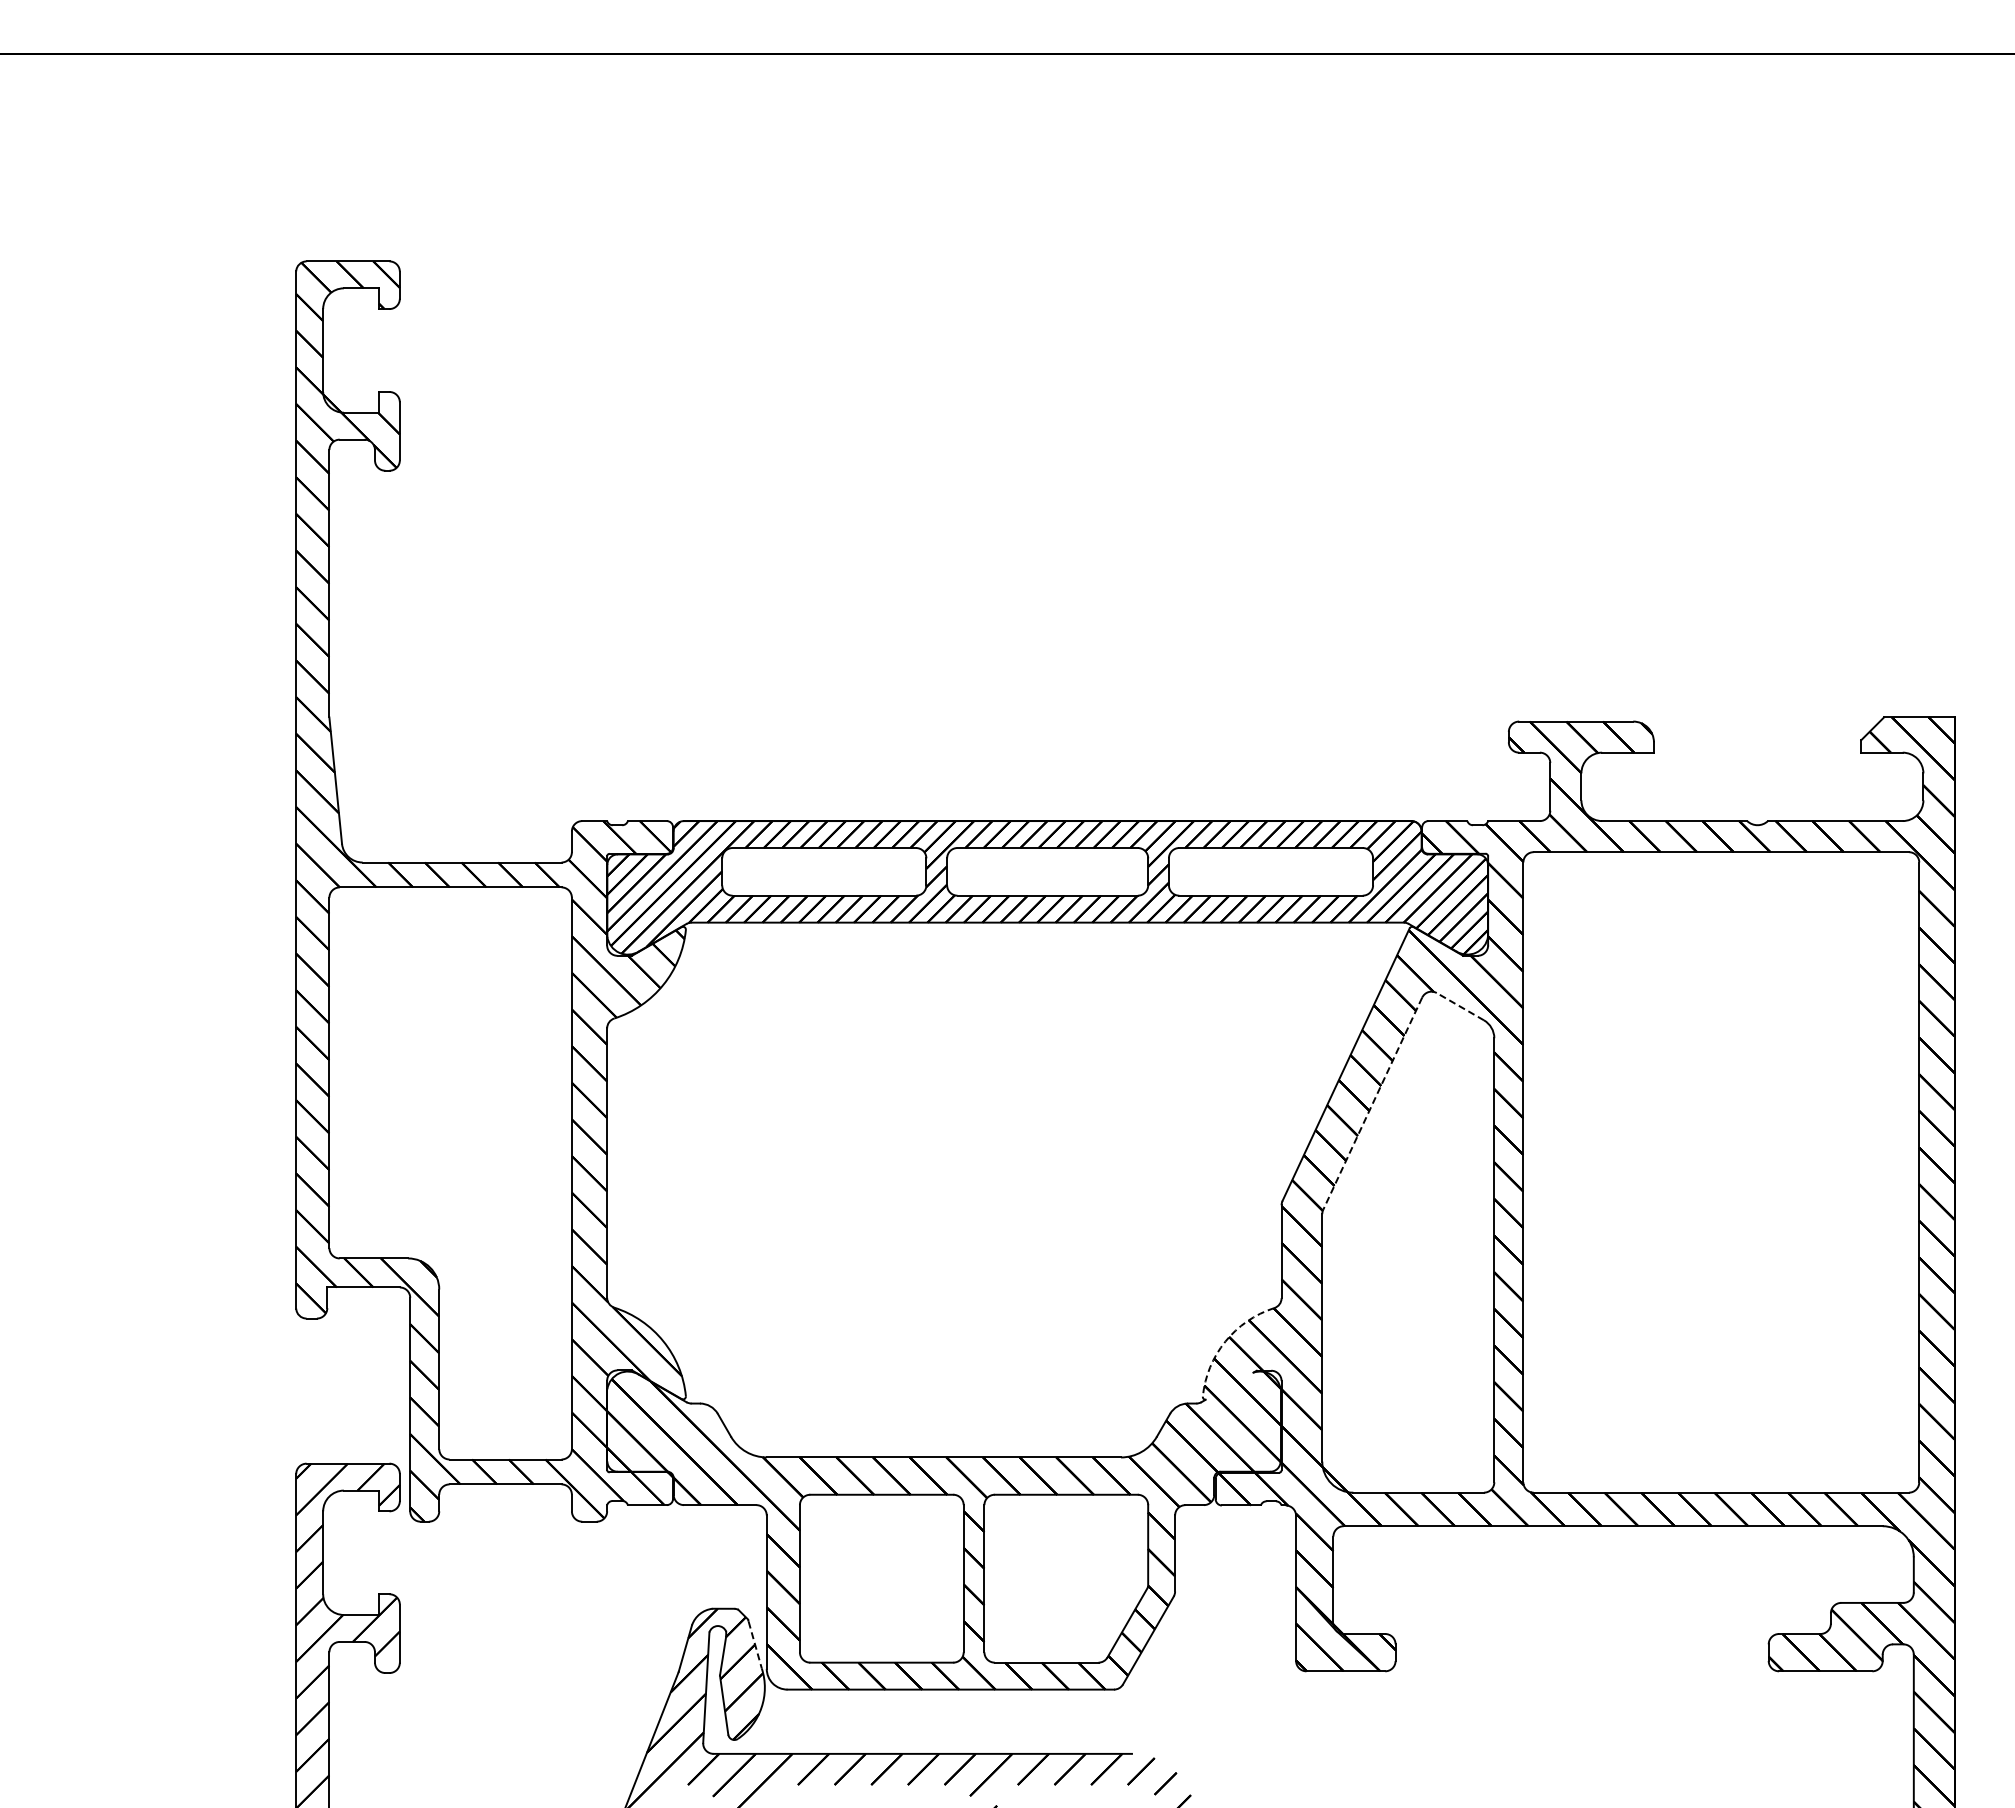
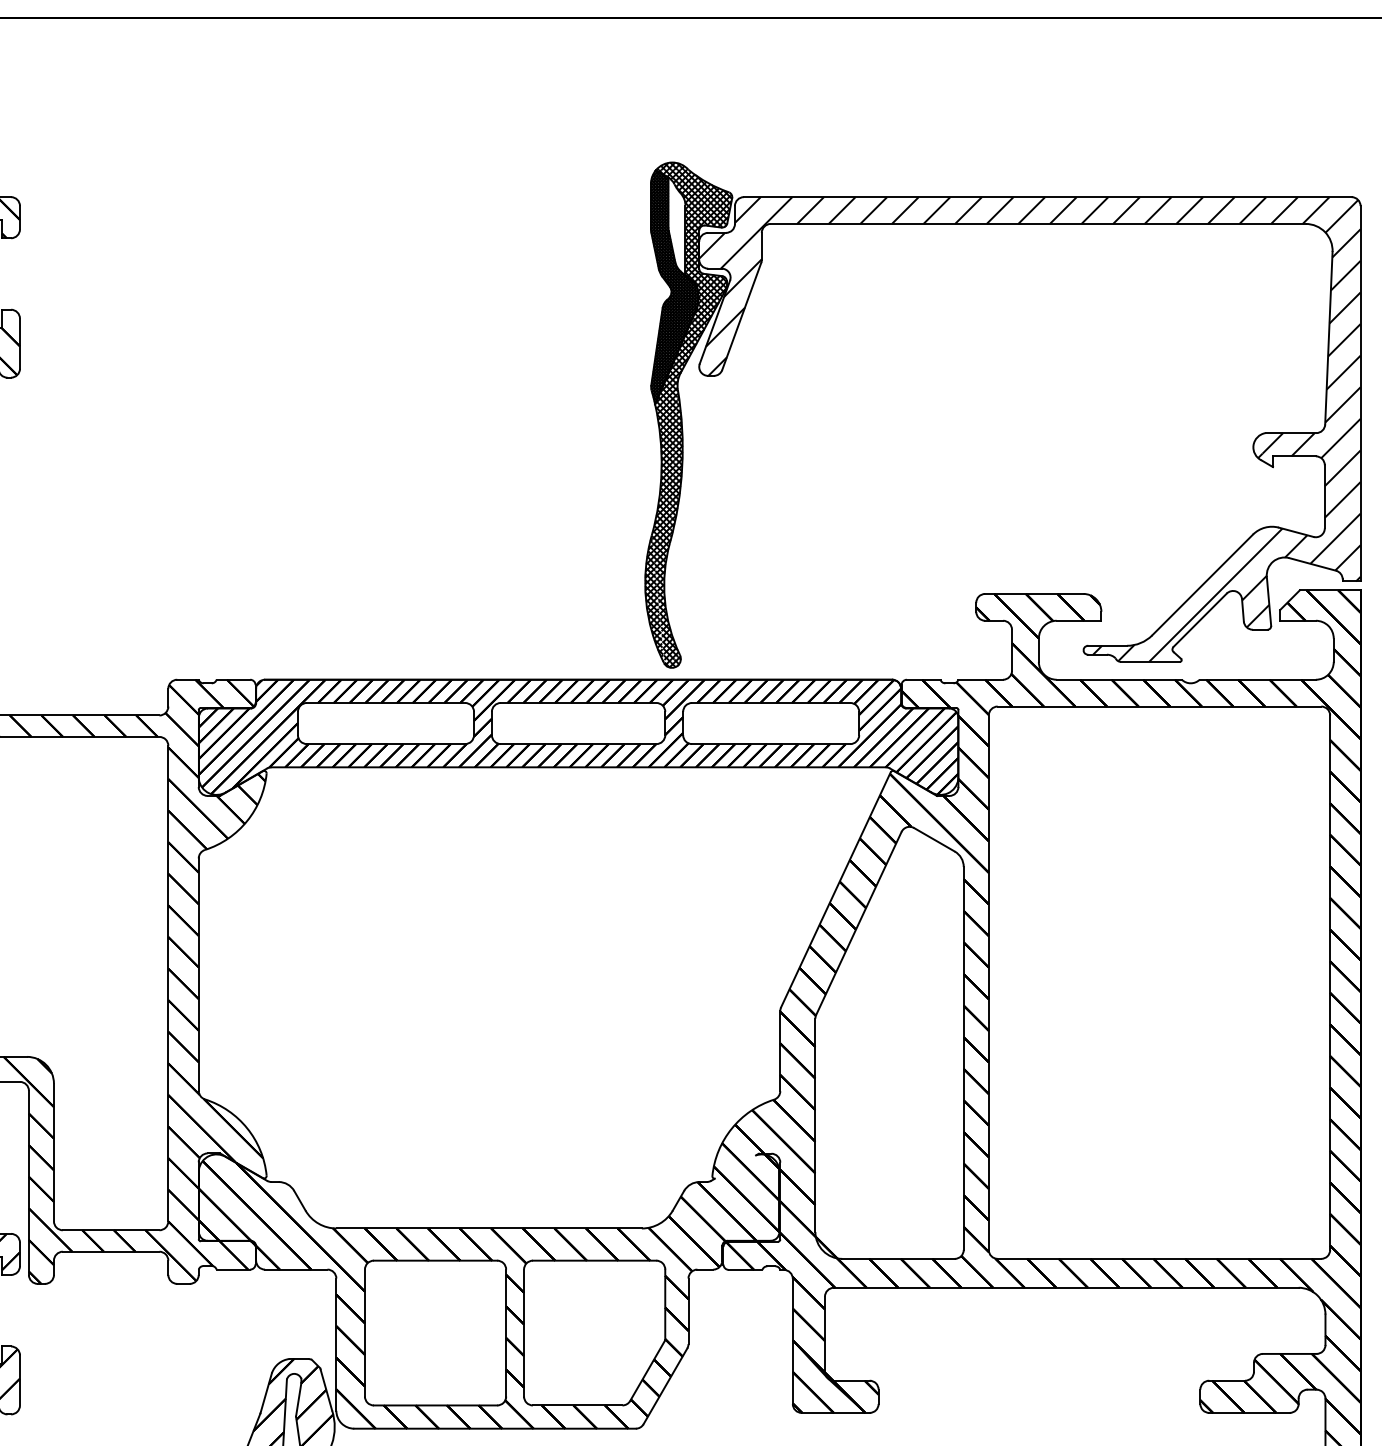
part: (1539, 292) -> (1002, 223), added
line: (1459, 1006) -> (933, 839), dashed -> solid
line: (1372, 1104) -> (858, 924), dashed -> solid
arc: (1225, 1341) -> (731, 1128), dashed -> solid
line: (755, 1645) -> (326, 1390), dashed -> solid

